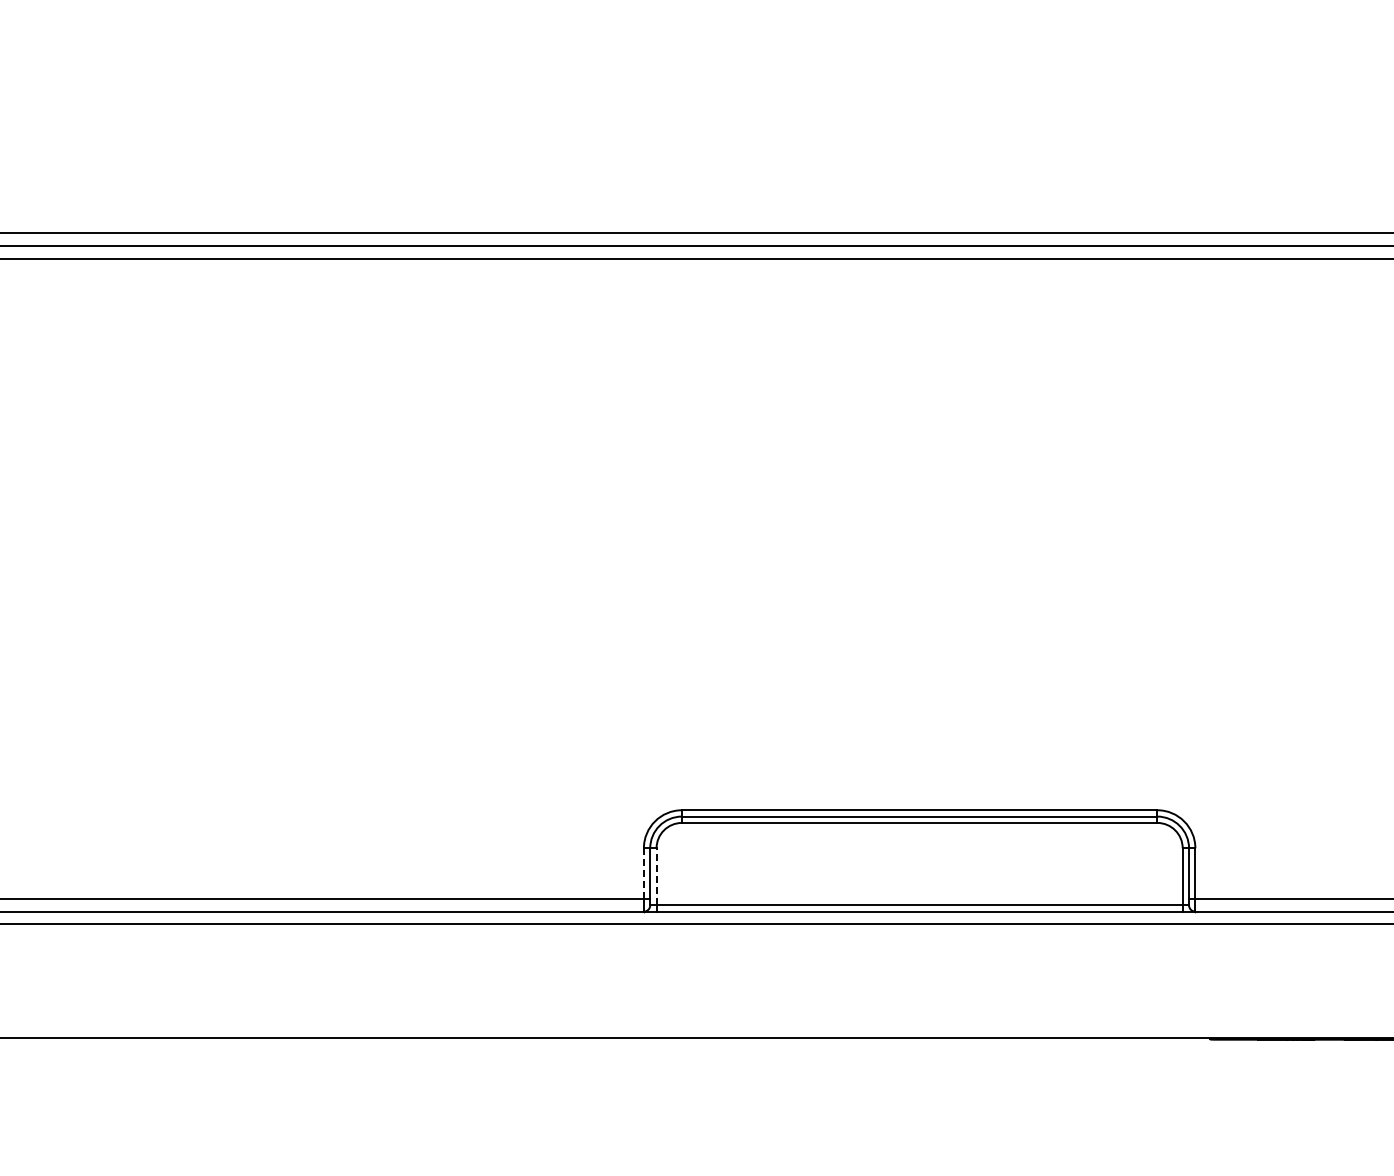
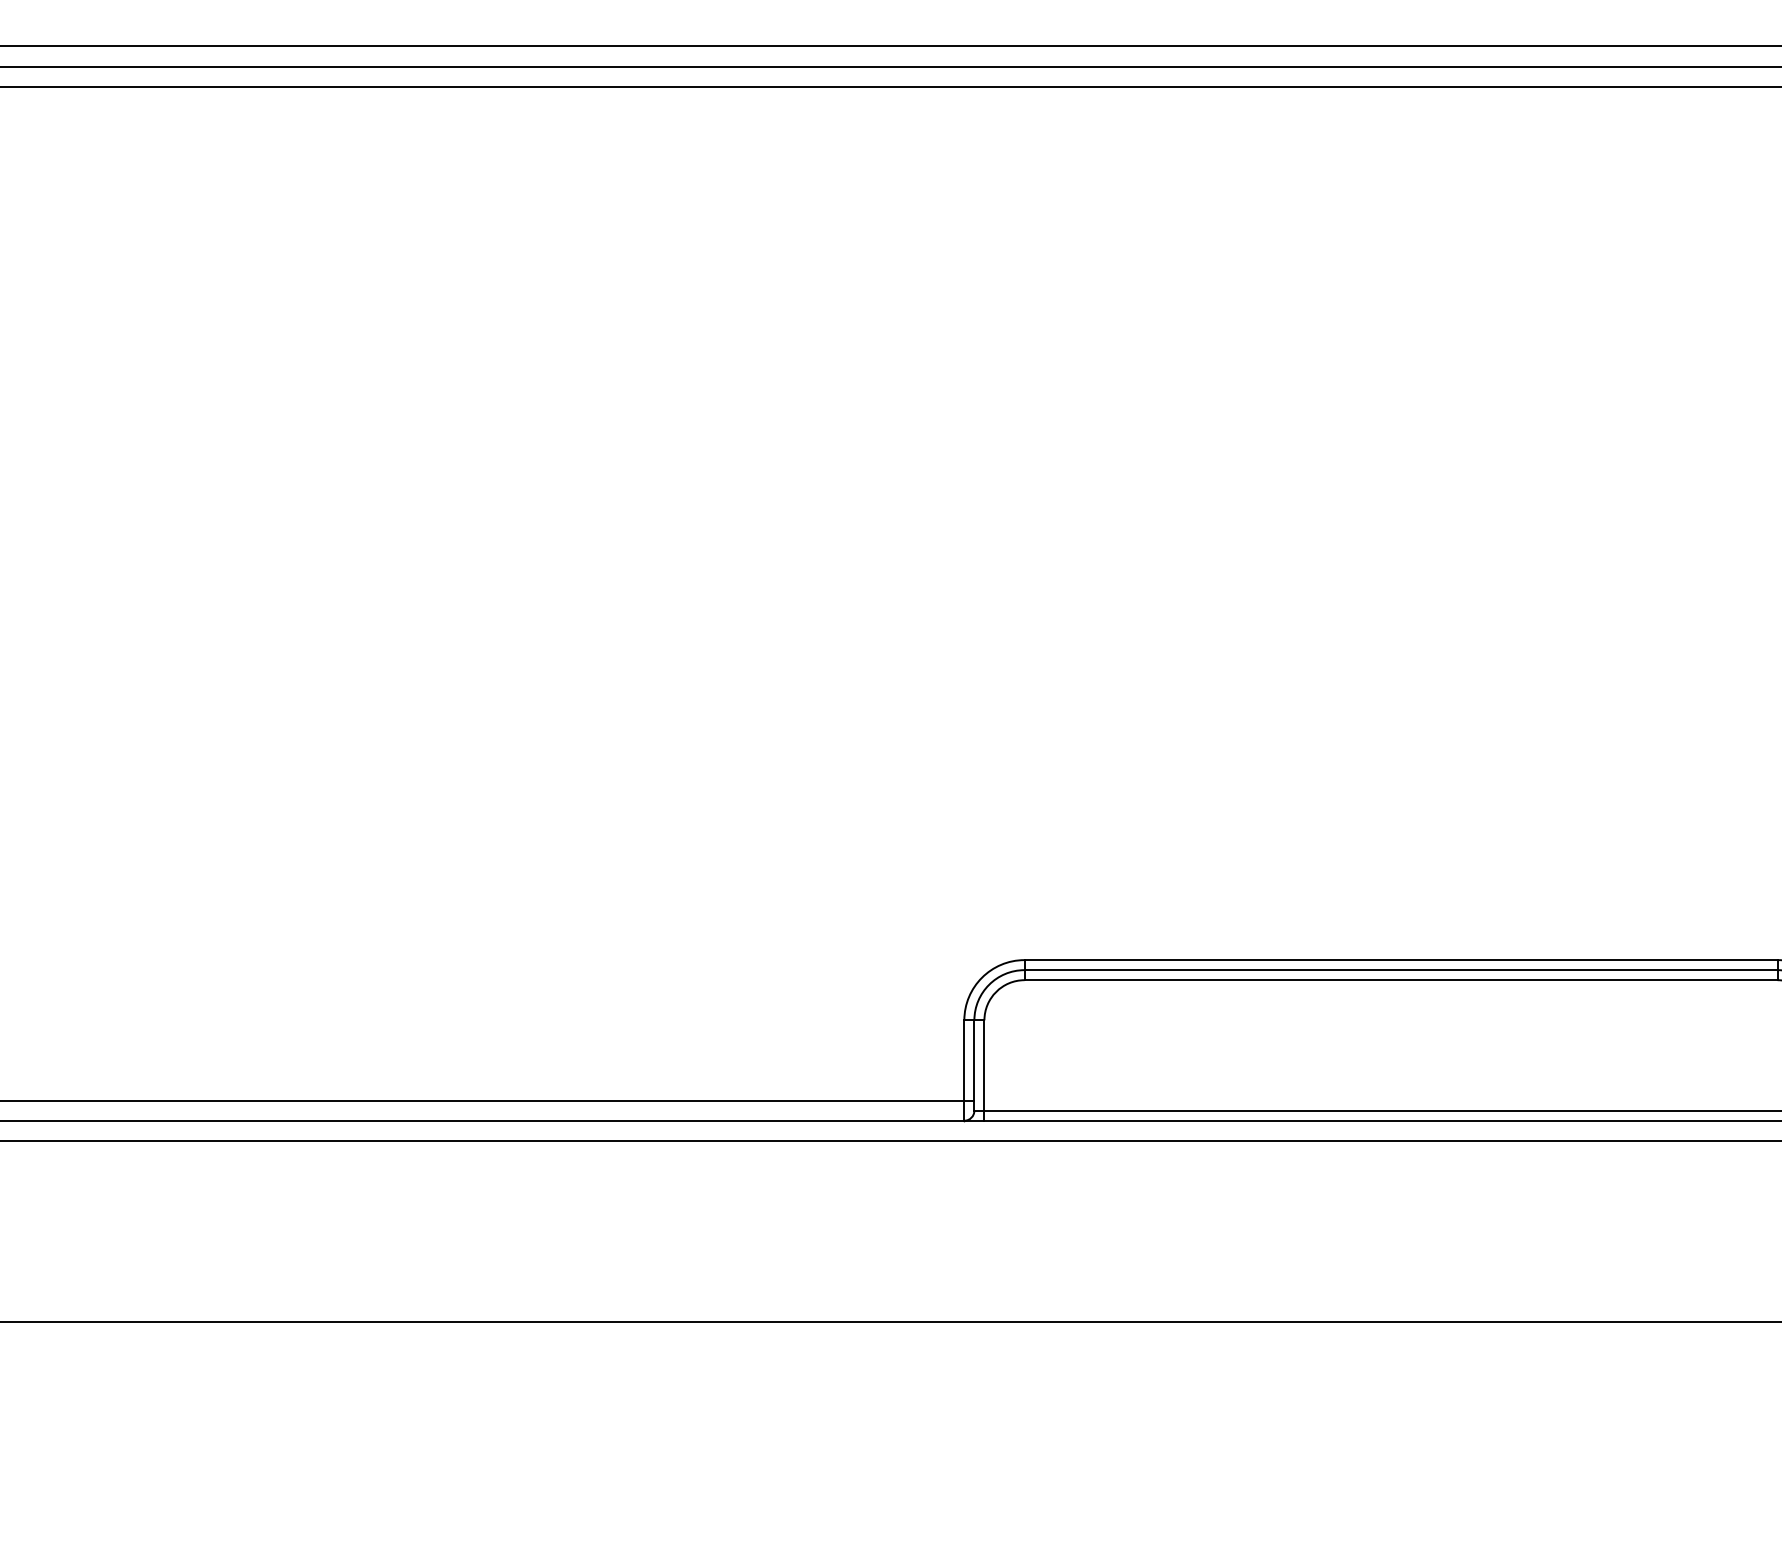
line: (643, 874) -> (963, 1061), dashed -> solid
line: (656, 876) -> (984, 1065), dashed -> solid

